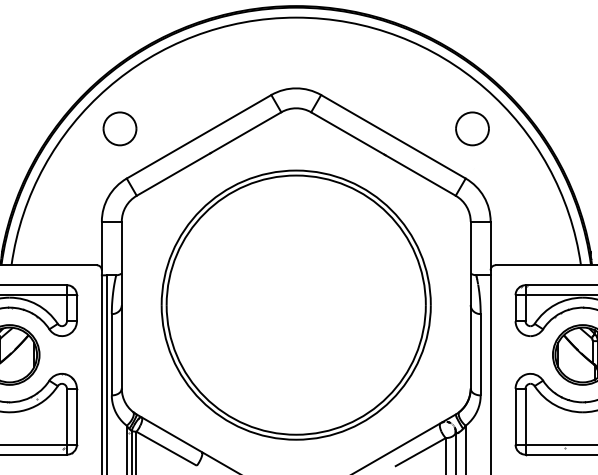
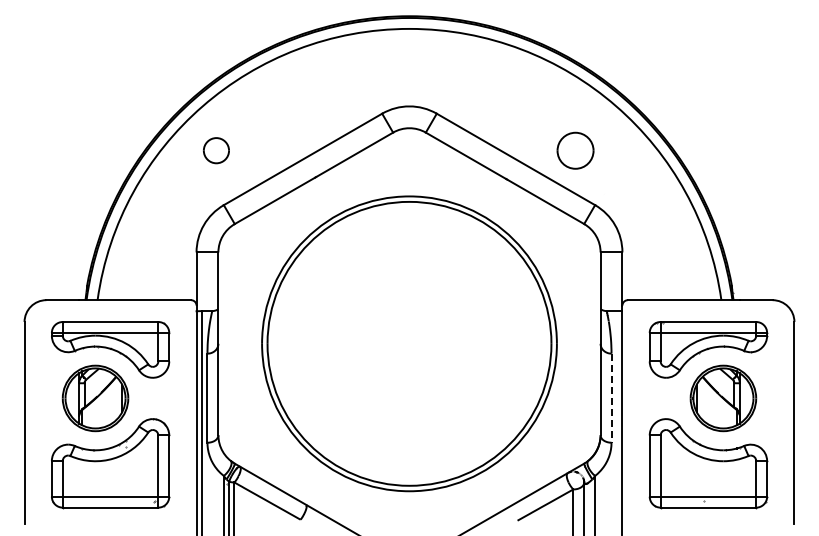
part: (120, 128) -> (216, 150), size x0.7
part: (472, 128) -> (575, 150), moved
line: (480, 355) -> (611, 398), solid -> dashed

